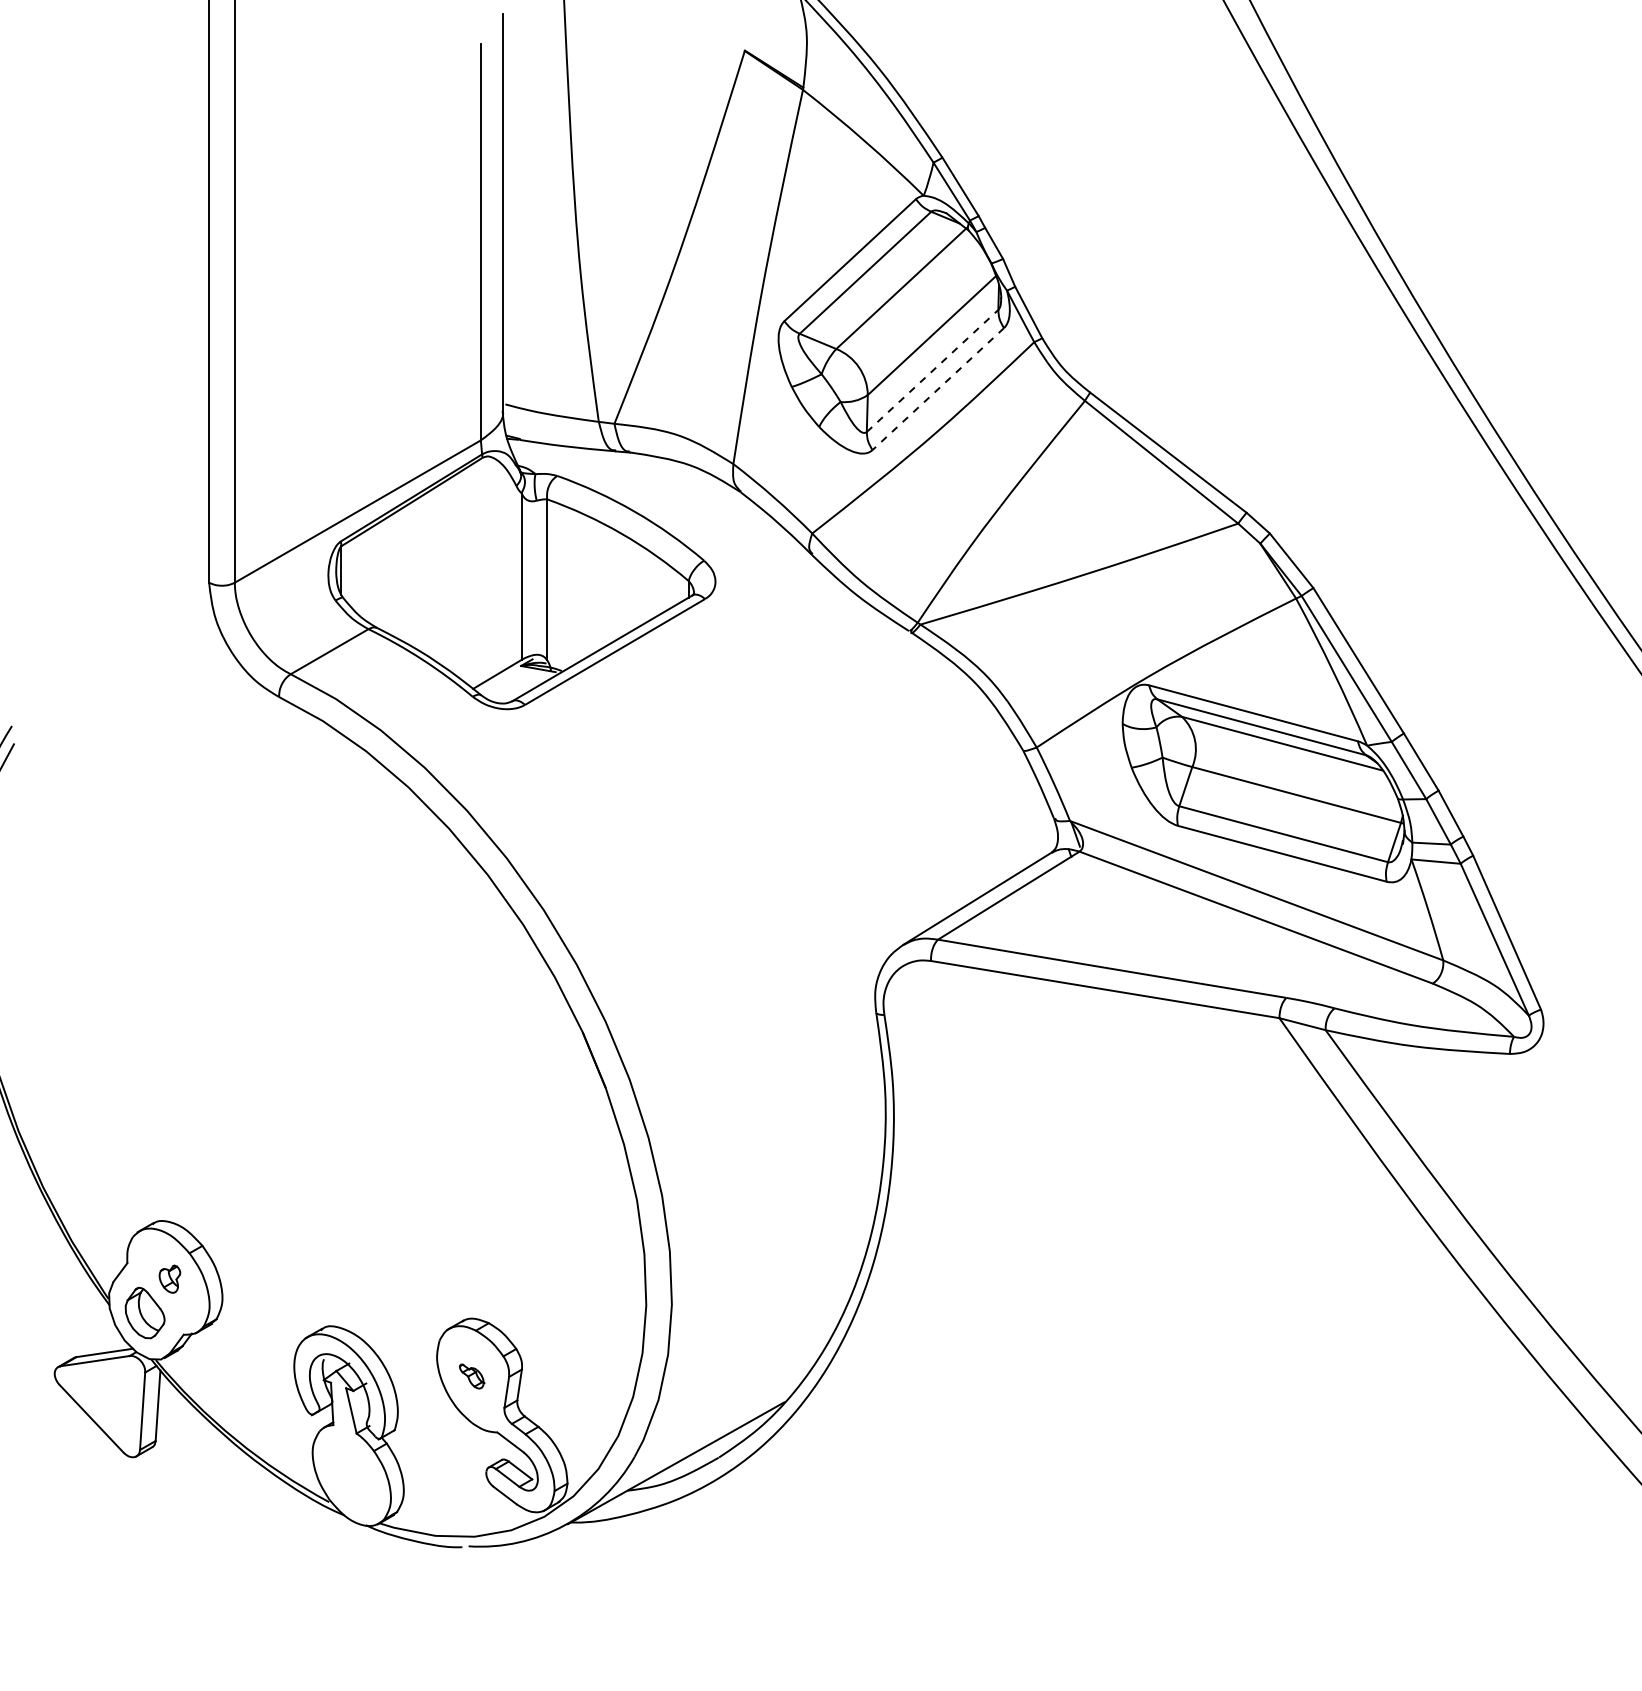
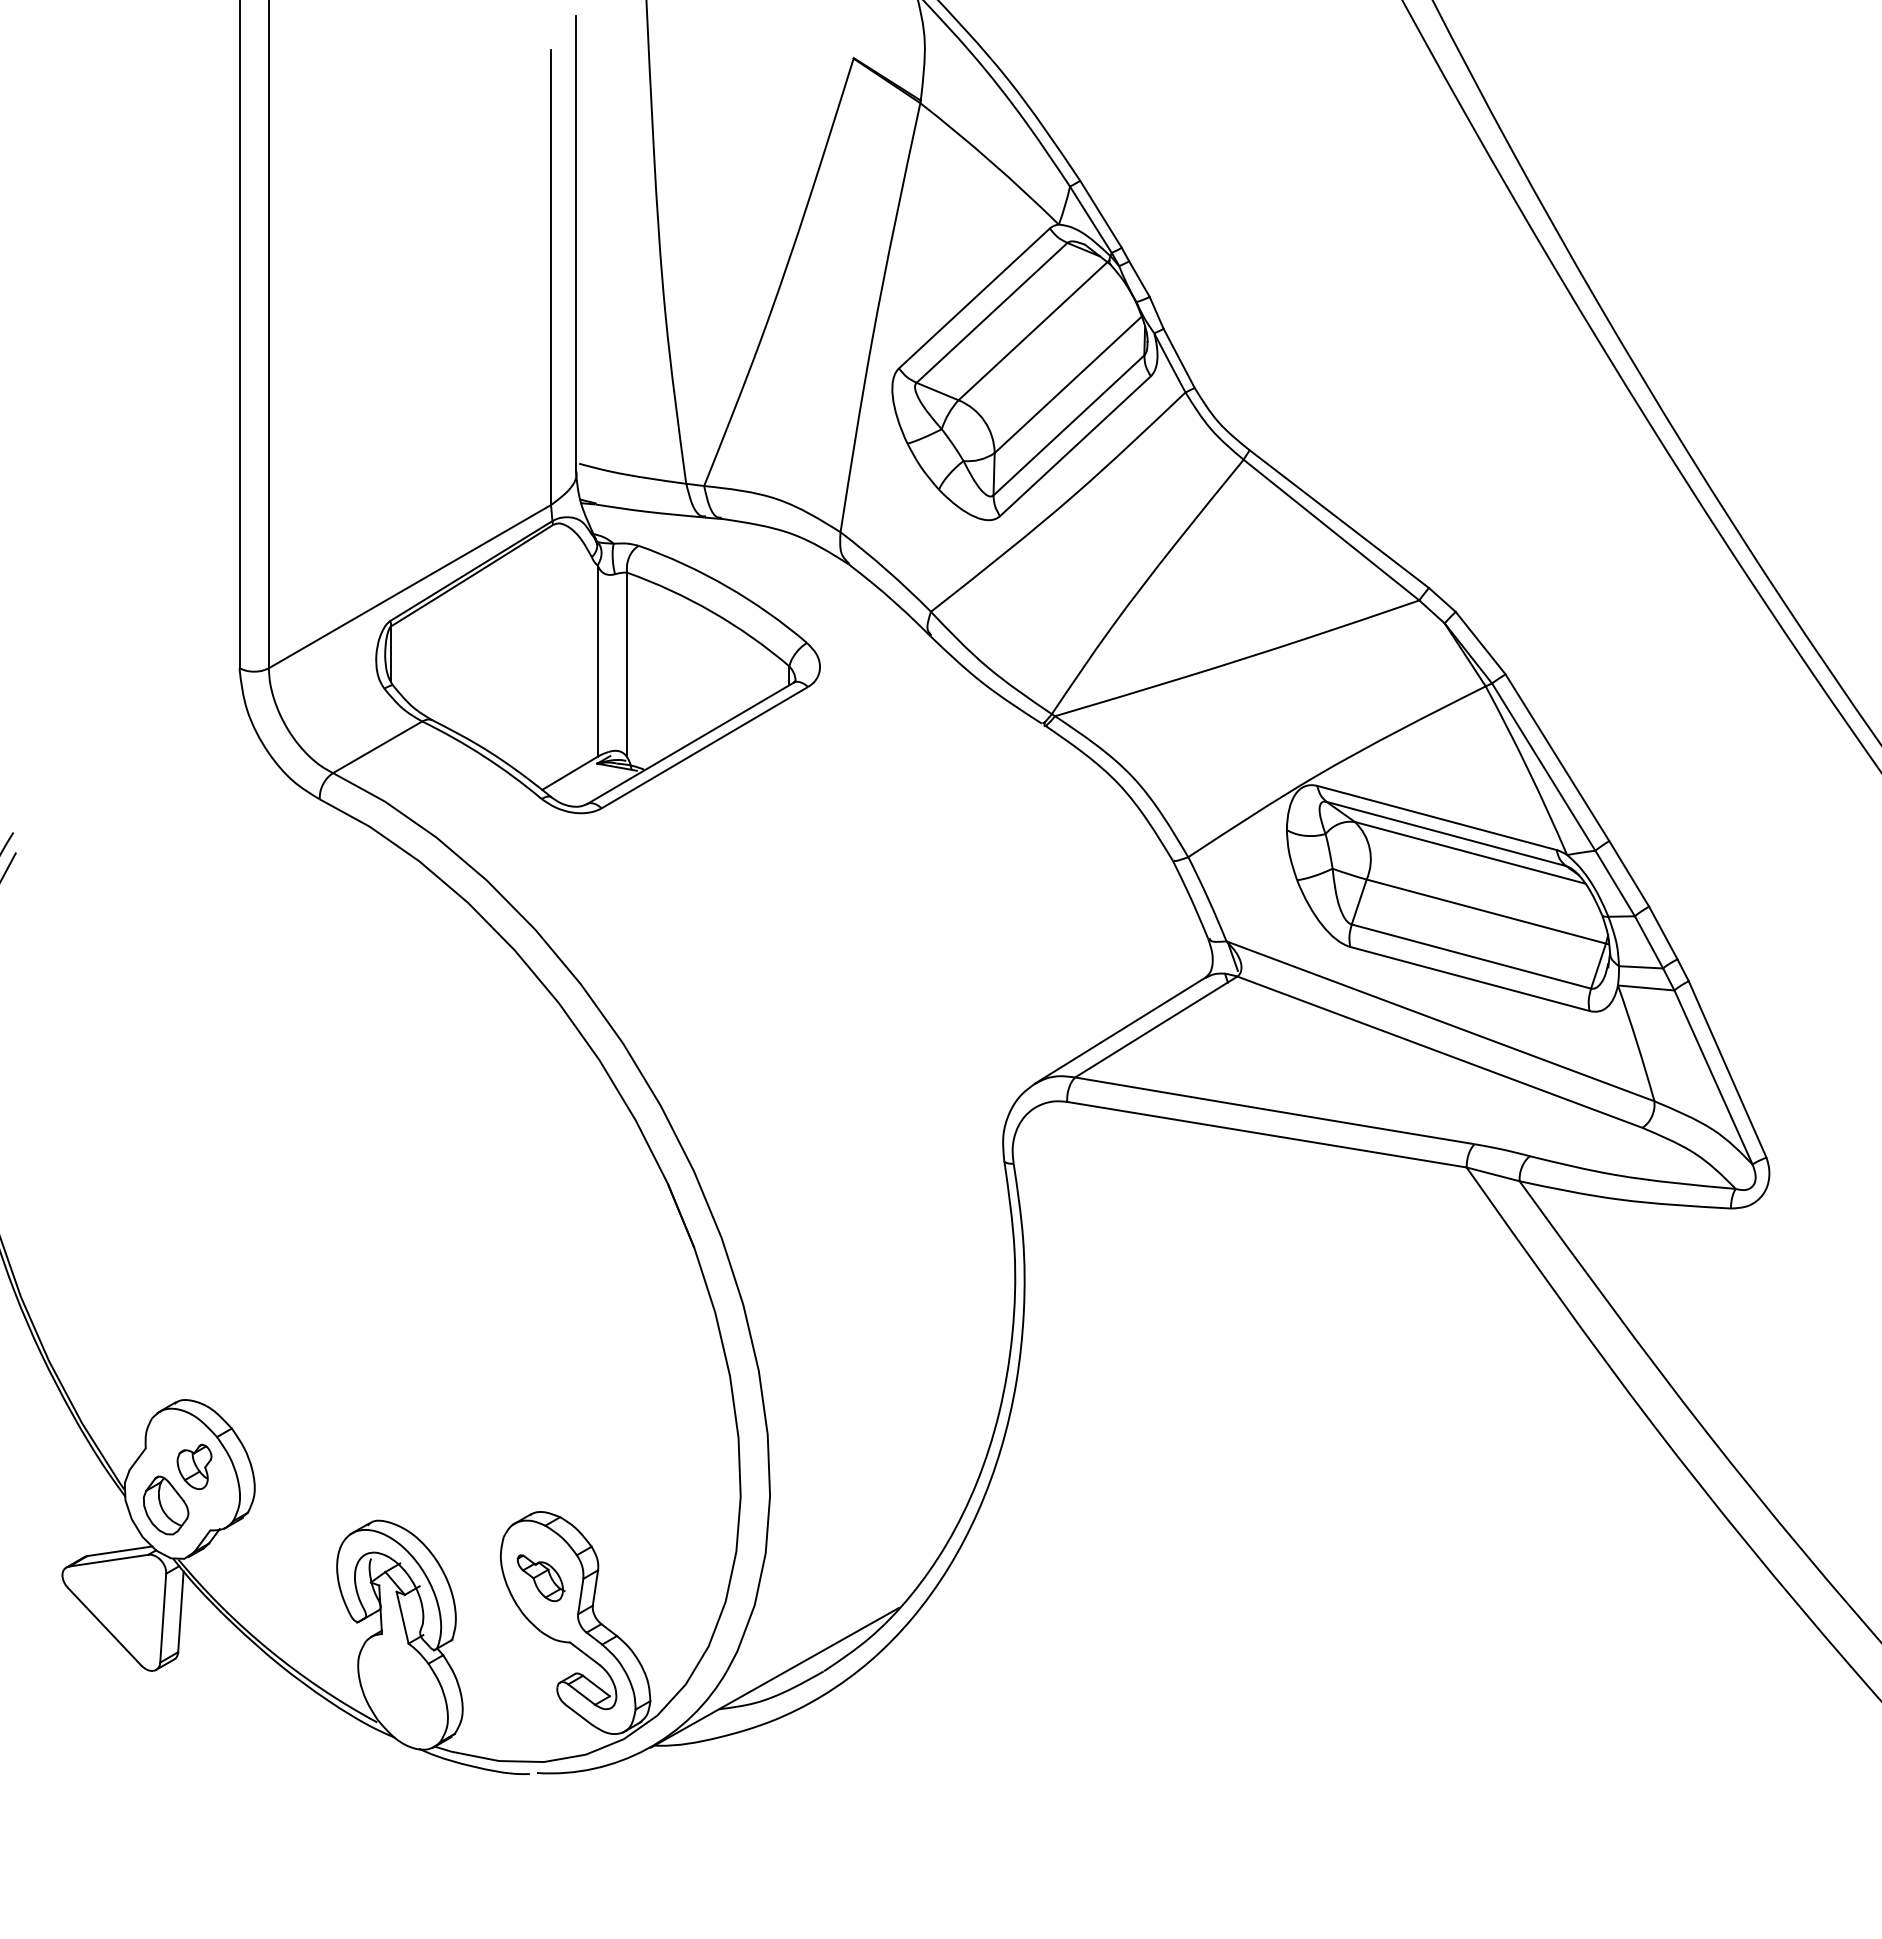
line: (932, 371) -> (1068, 425), dashed -> solid
line: (938, 389) -> (1075, 446), dashed -> solid
part: (169, 1278) -> (194, 1466), size x1.43
part: (471, 1376) -> (540, 1578), size x1.67

